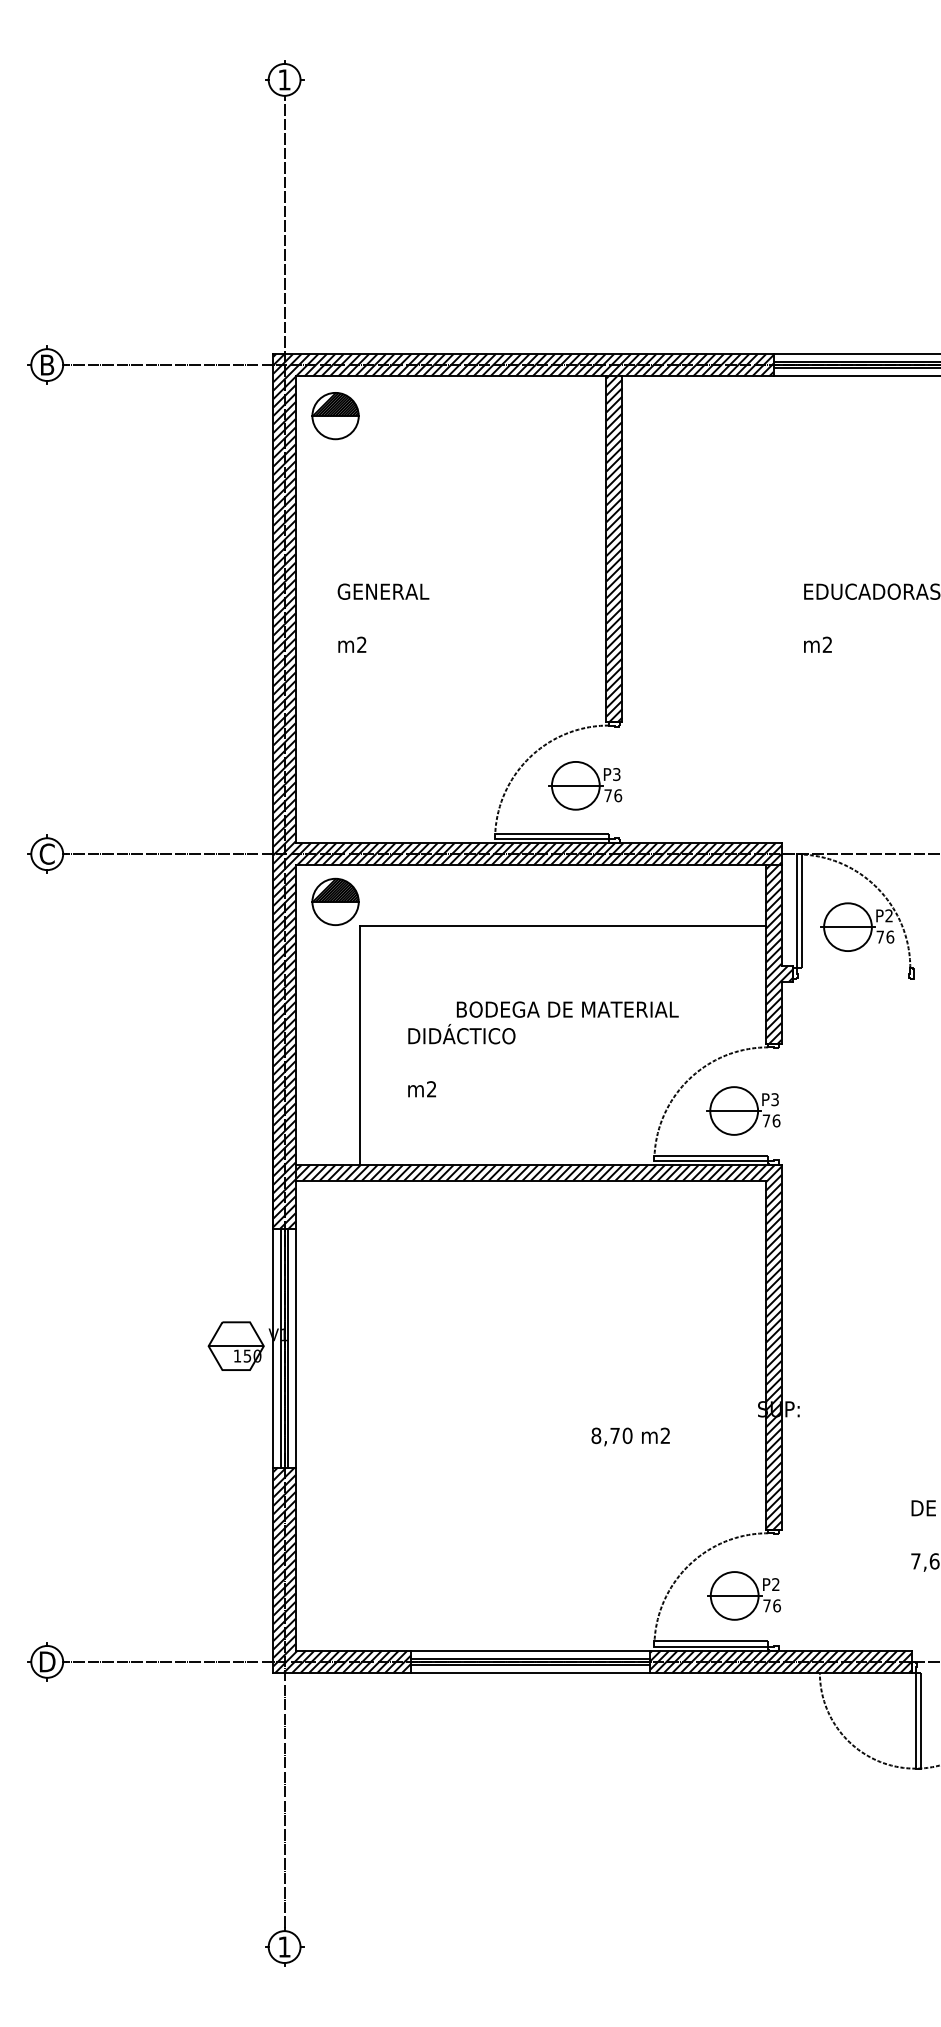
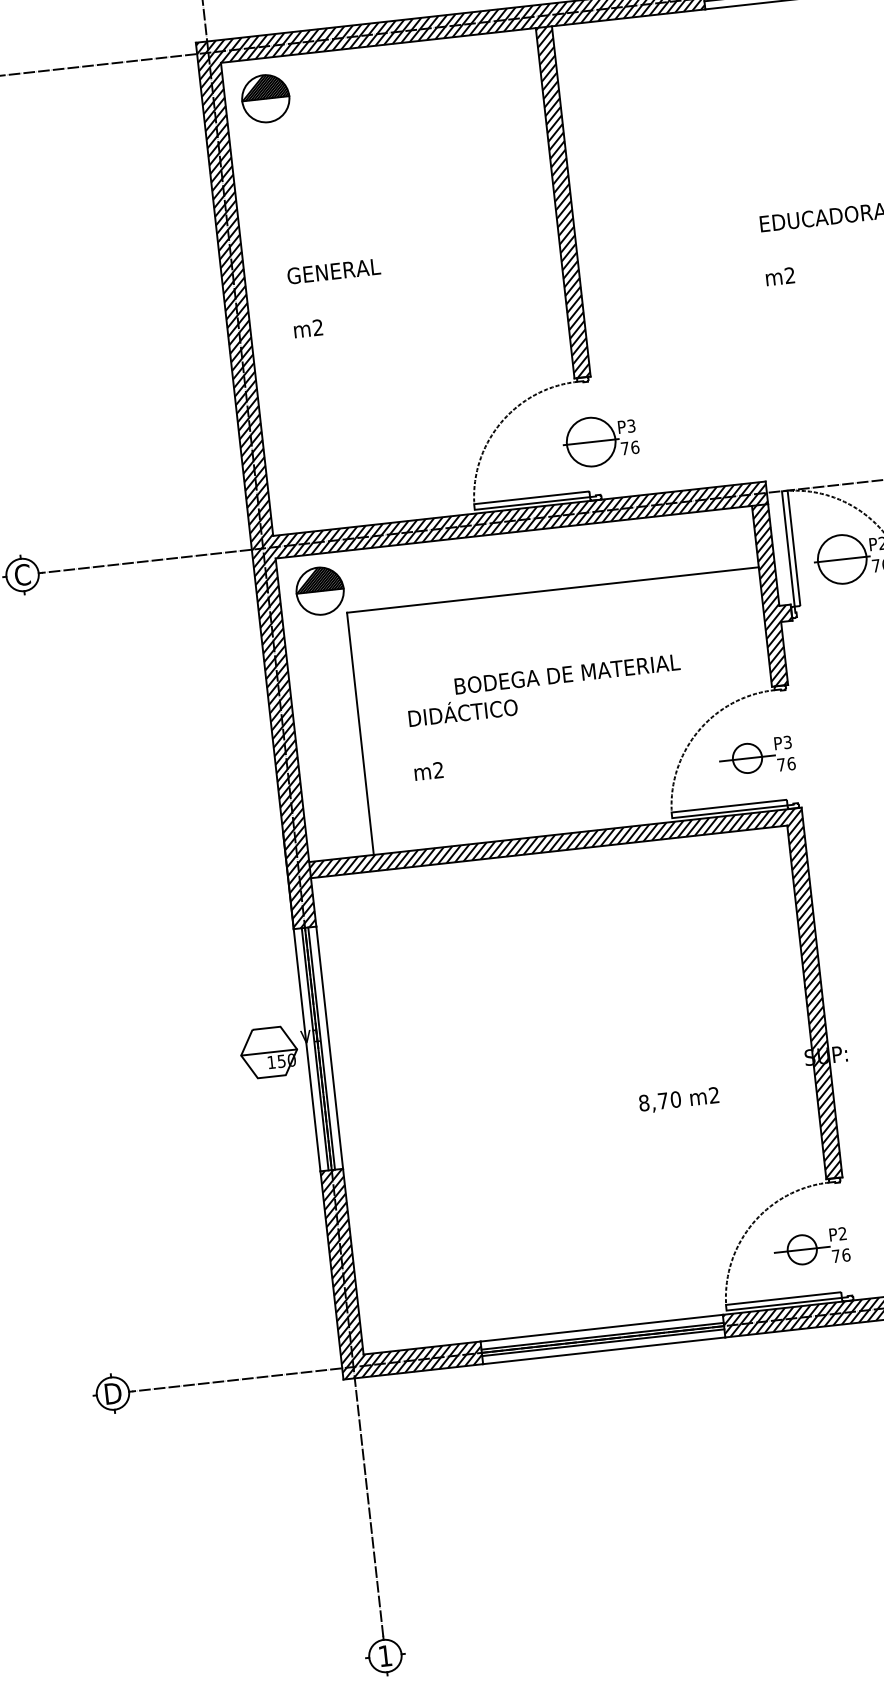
part: (585, 785) -> (600, 440), moved
circle: (734, 1110) -> (747, 757), size x0.6
circle: (734, 1595) -> (802, 1249), size x0.6

